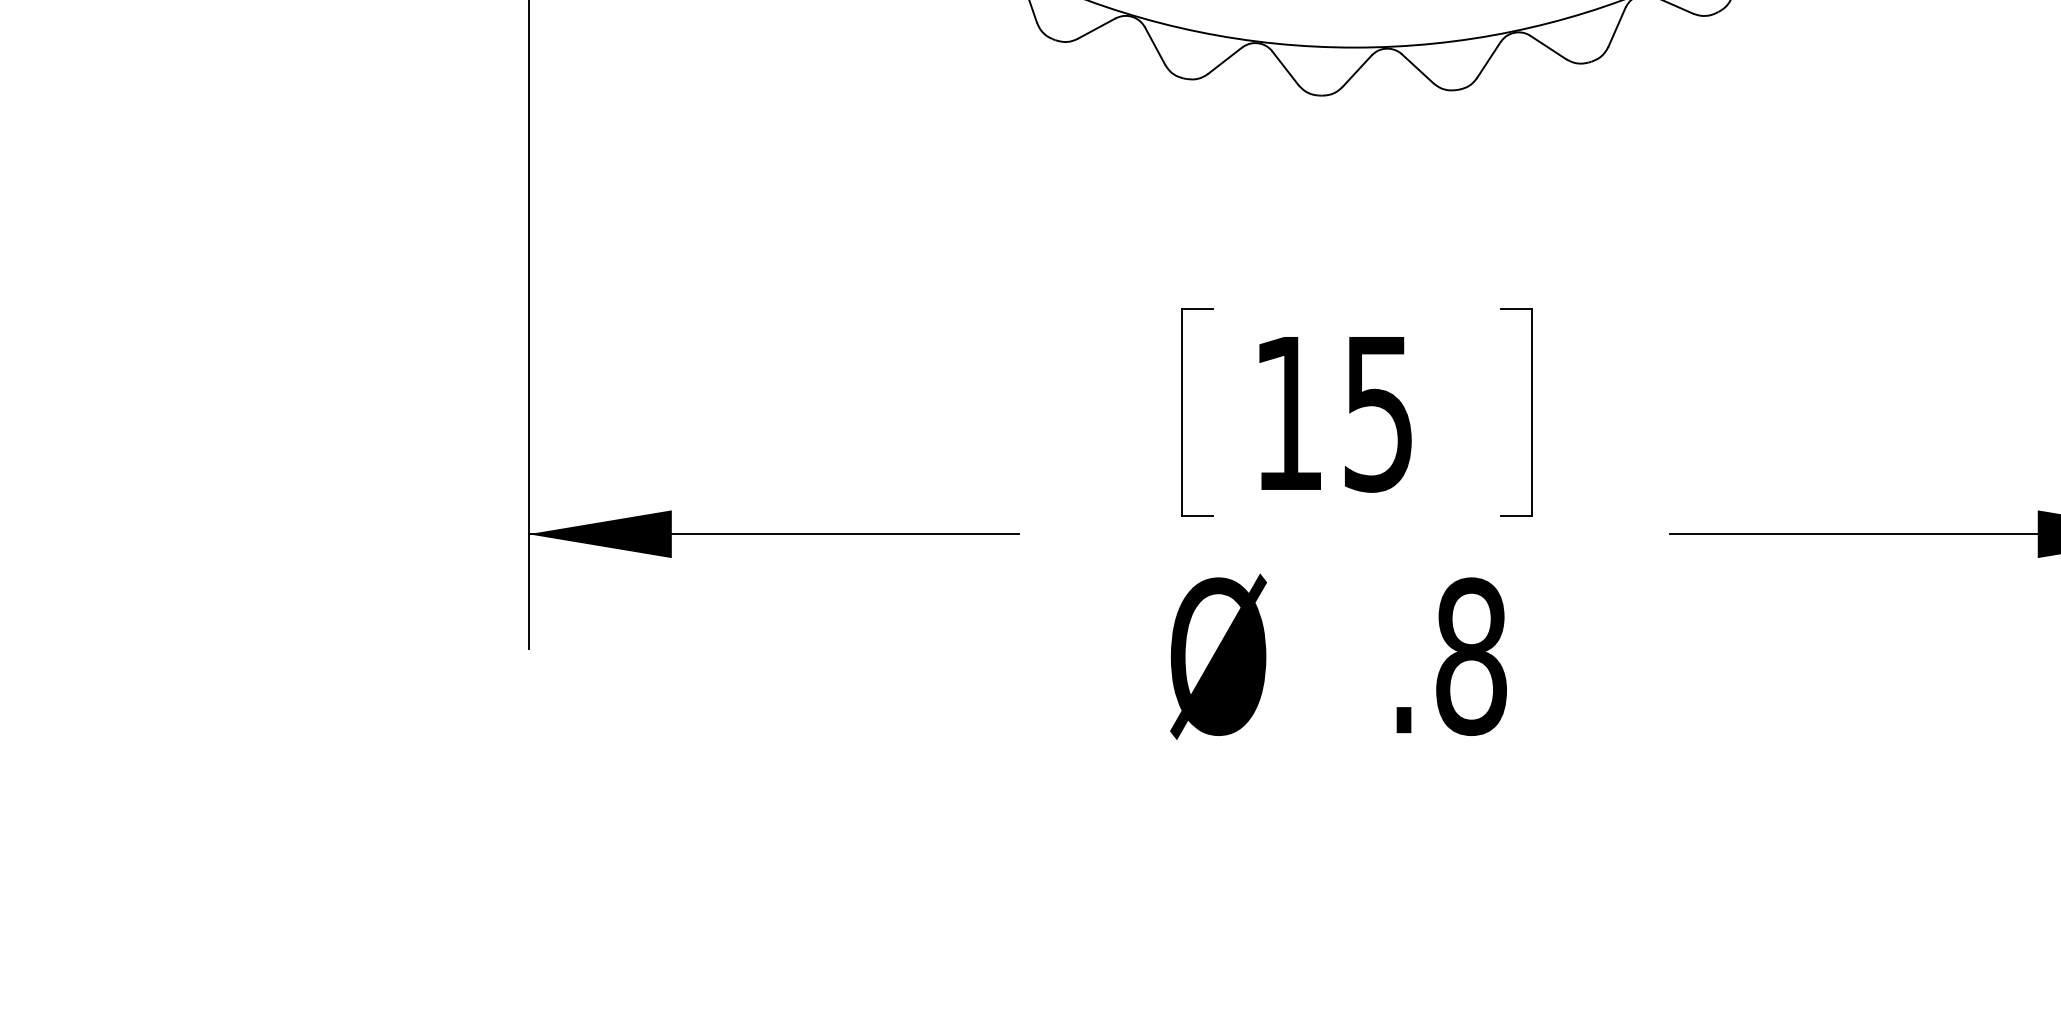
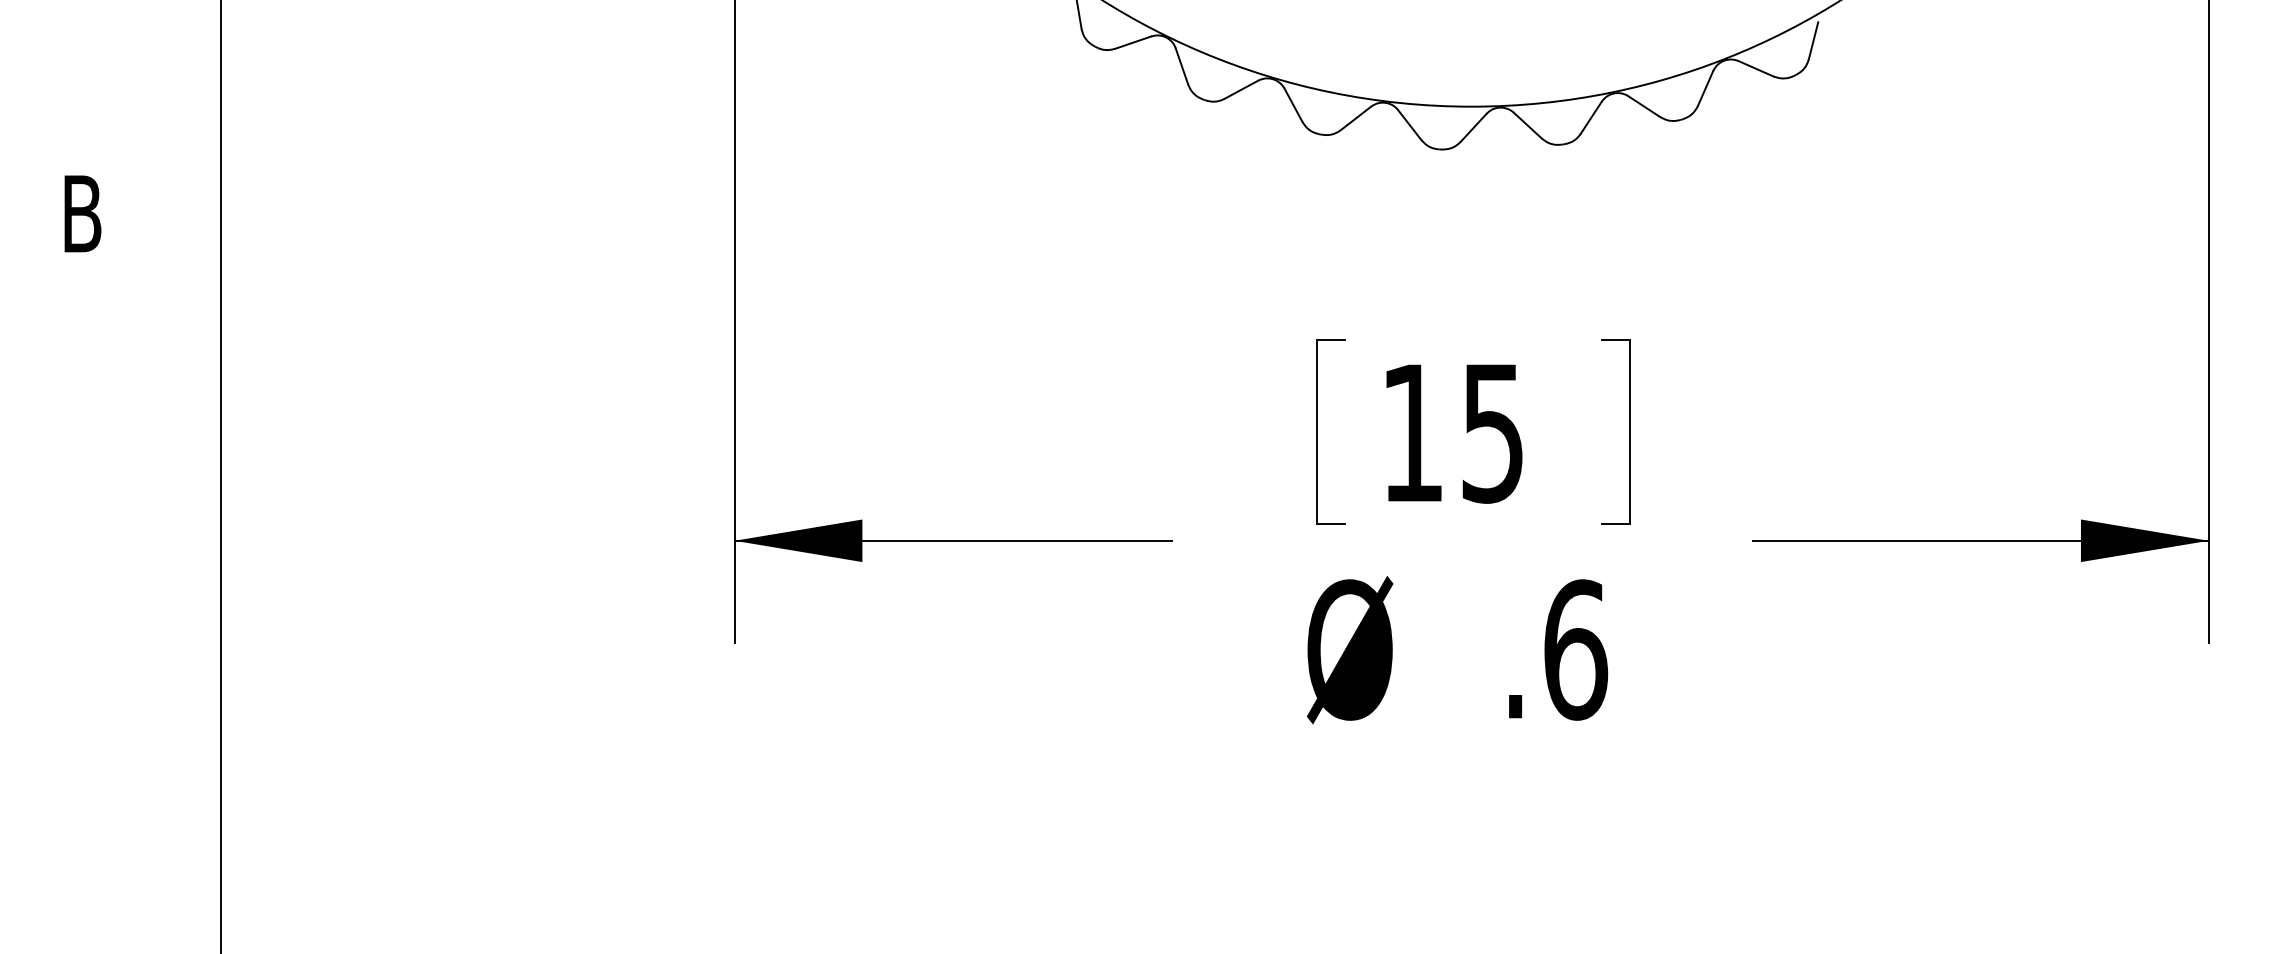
text: (1472, 656) -> (1576, 649), .8 -> .6

